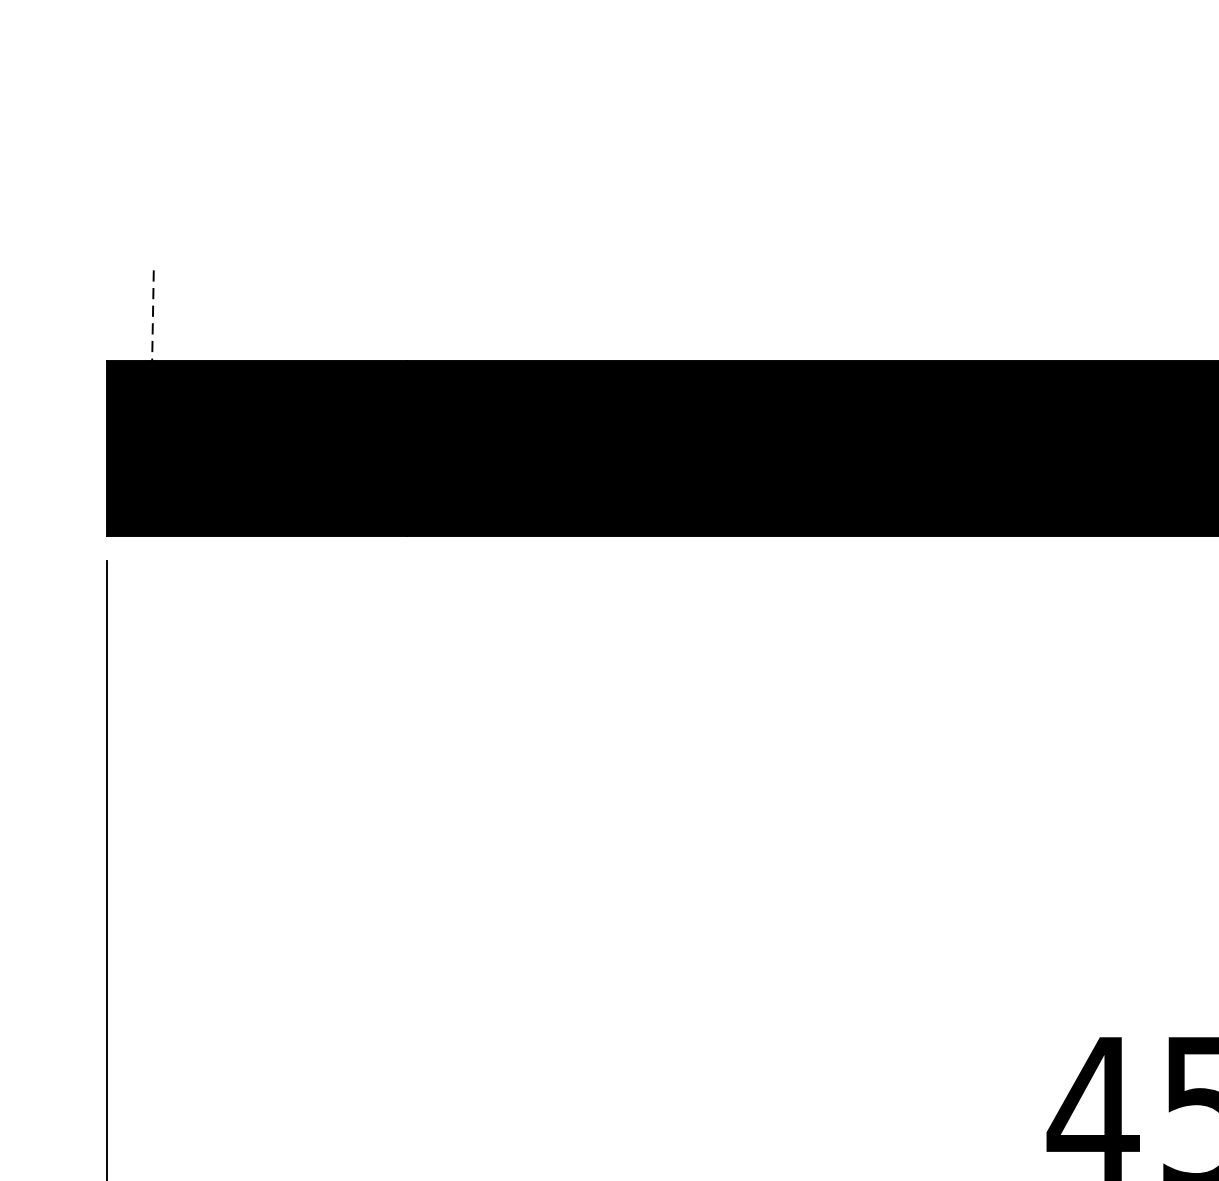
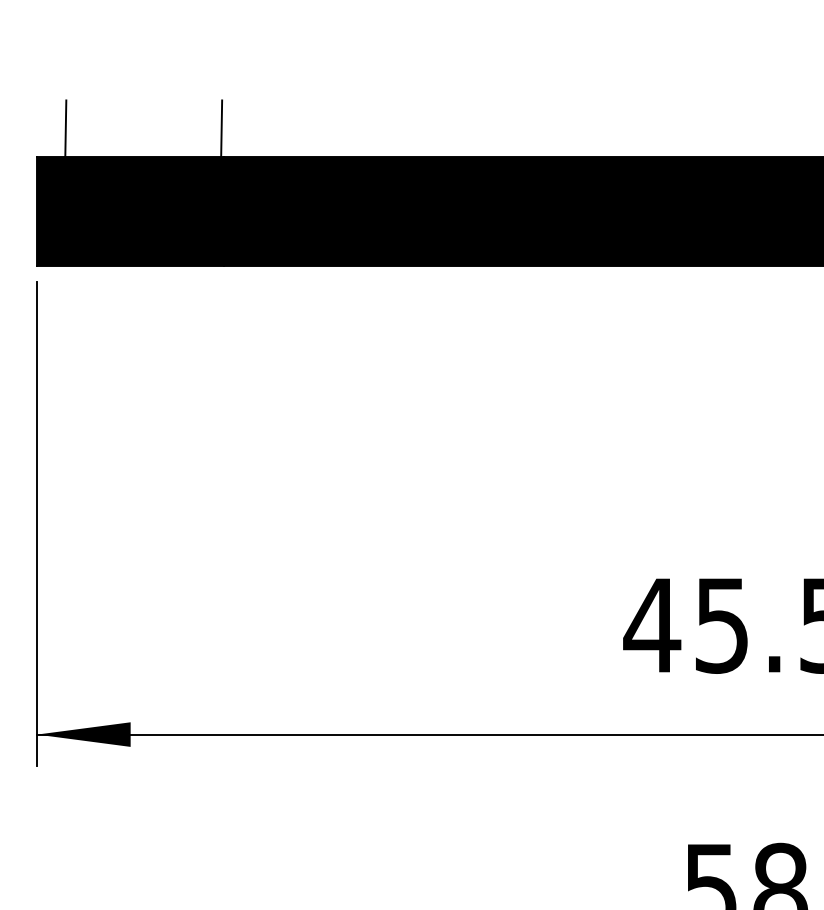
line: (402, 315) -> (221, 128), added
line: (152, 316) -> (65, 129), dashed -> solid

